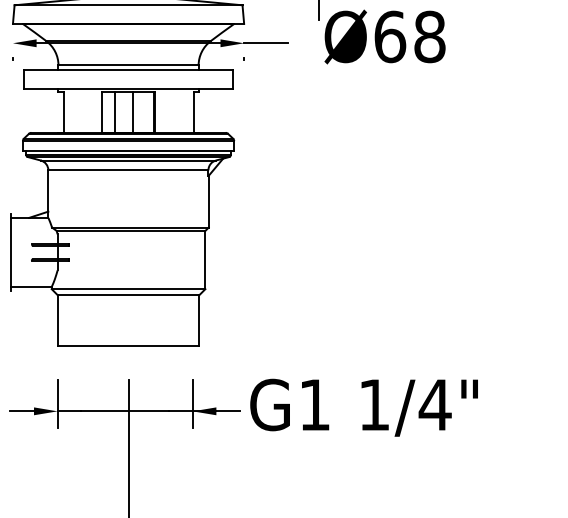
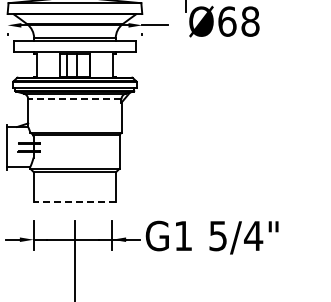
line: (127, 170) -> (74, 99), solid -> dashed
line: (127, 345) -> (74, 201), solid -> dashed
text: (373, 405) -> (217, 236), 1/4" -> 5/4"

